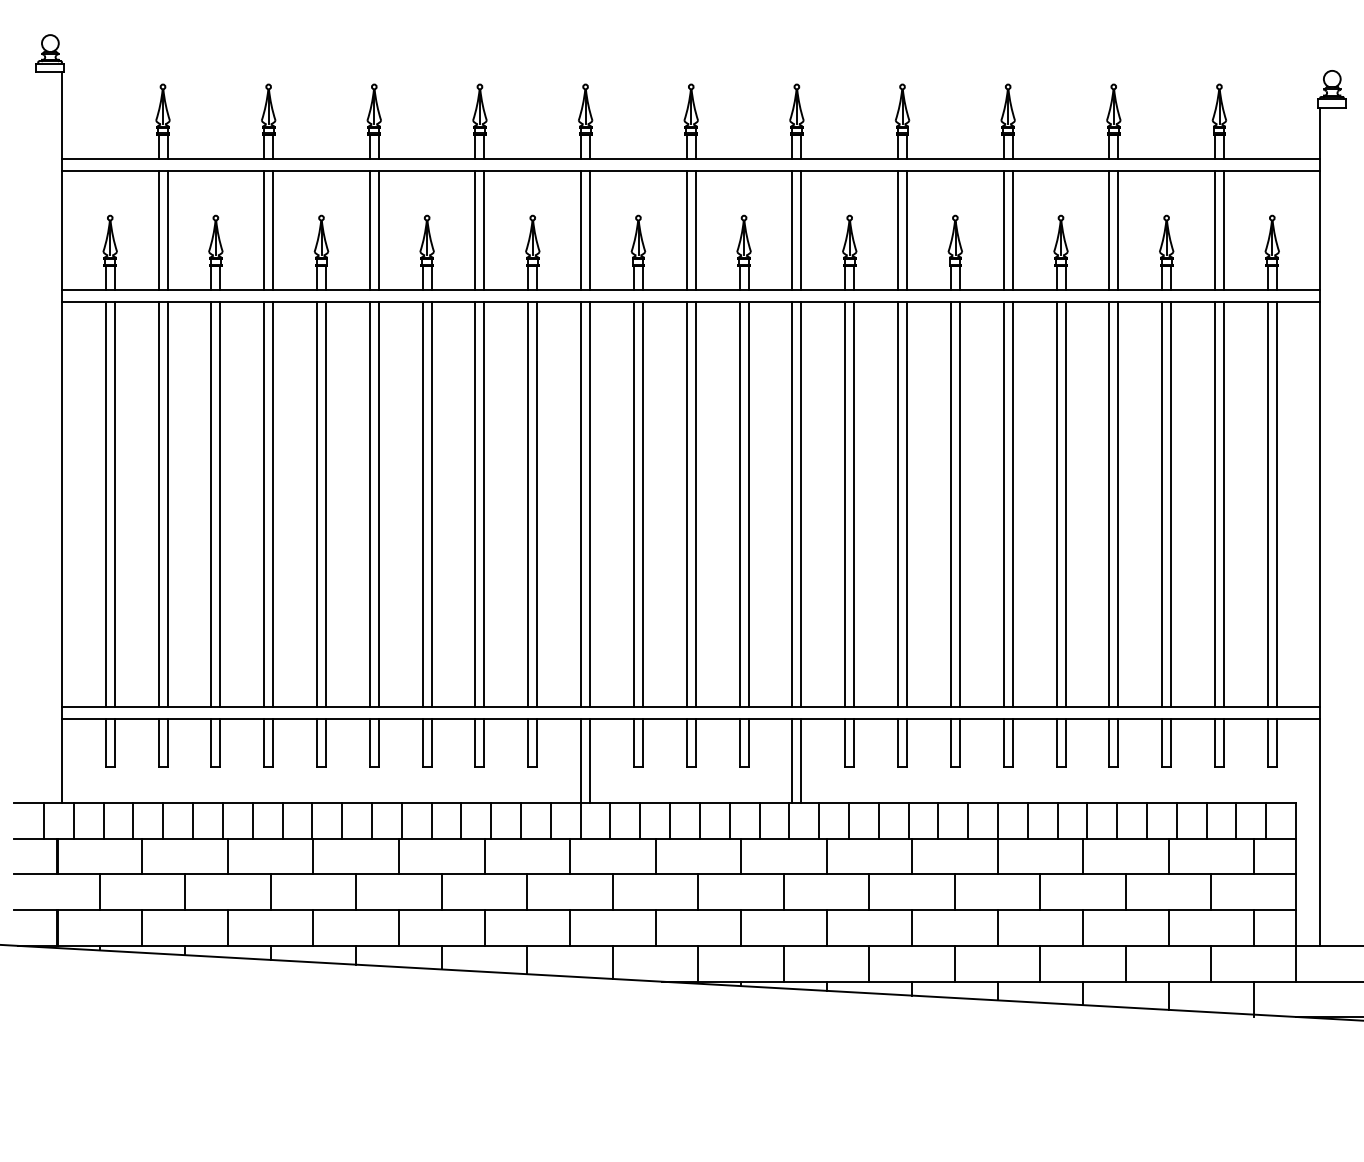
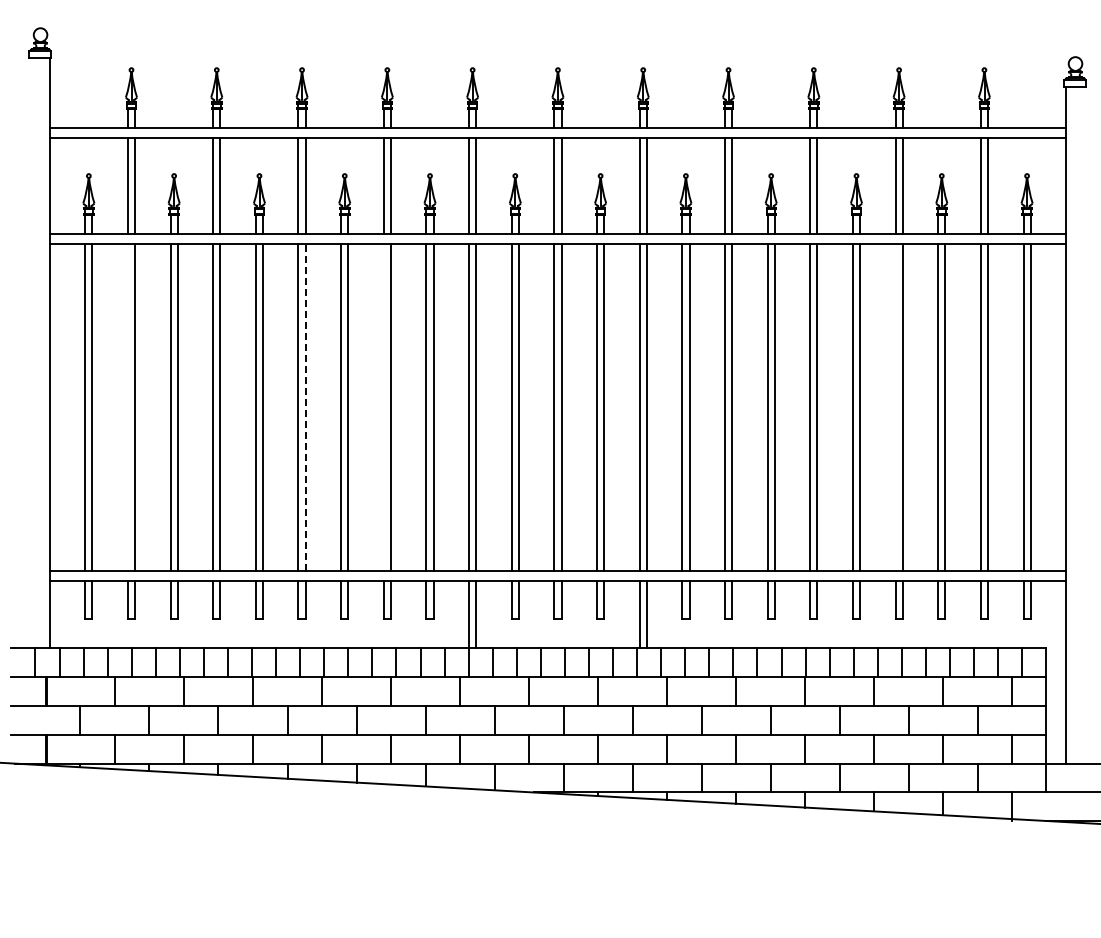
line: (158, 504) -> (127, 407), removed
line: (378, 504) -> (305, 407), solid -> dashed
line: (475, 504) -> (383, 407), removed
line: (1109, 504) -> (895, 407), removed

